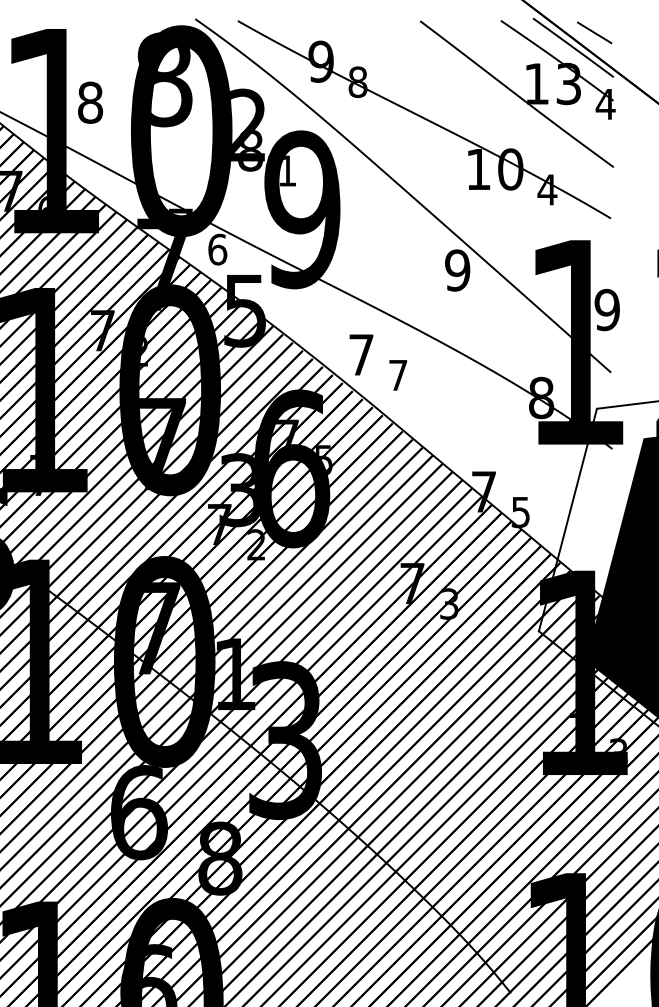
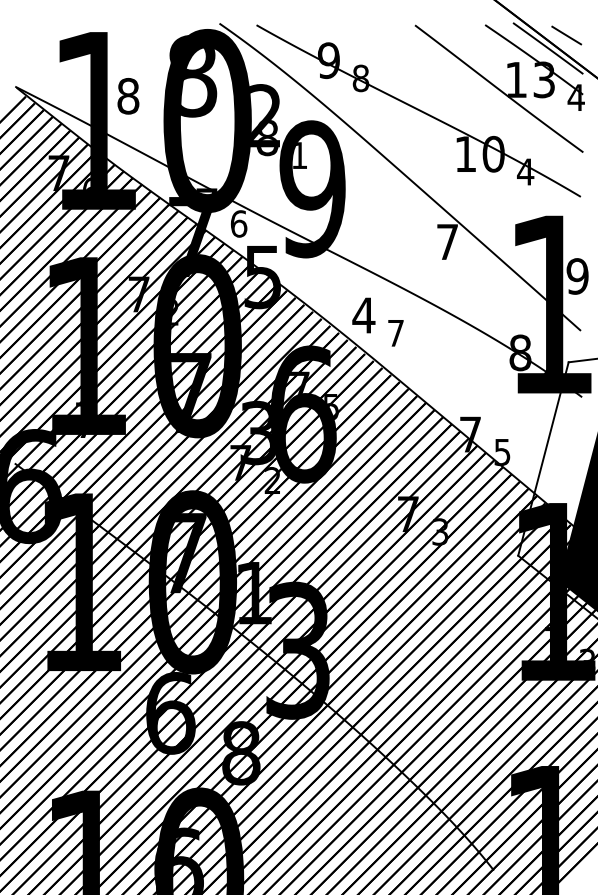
text: (457, 269) -> (447, 241), 9 -> 7
text: (360, 354) -> (363, 315), 7 -> 4

